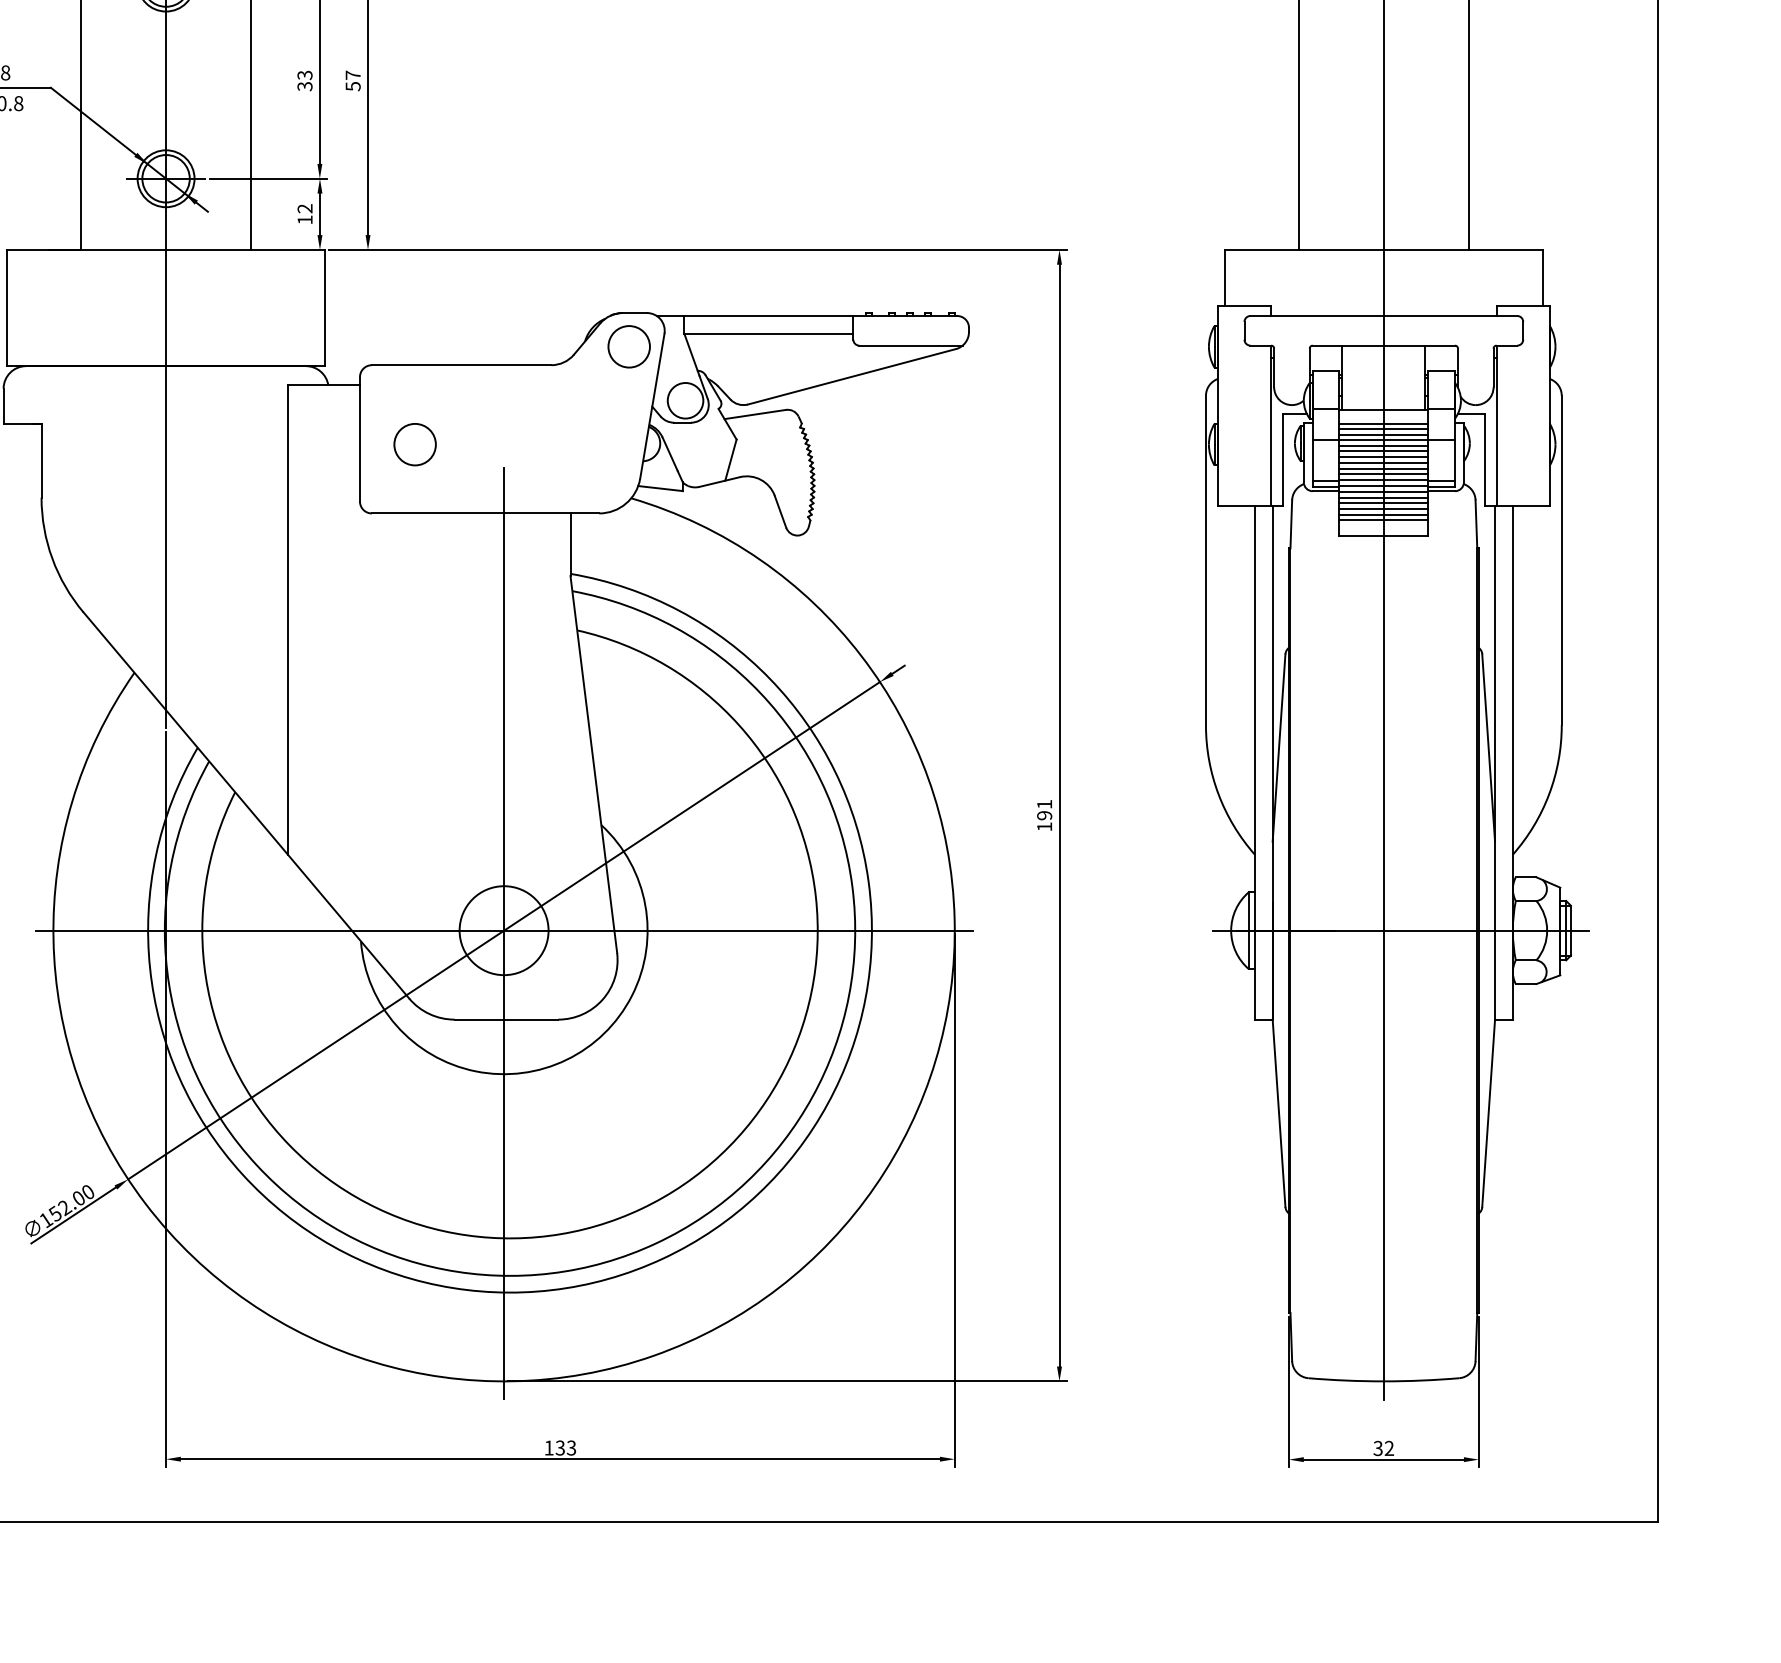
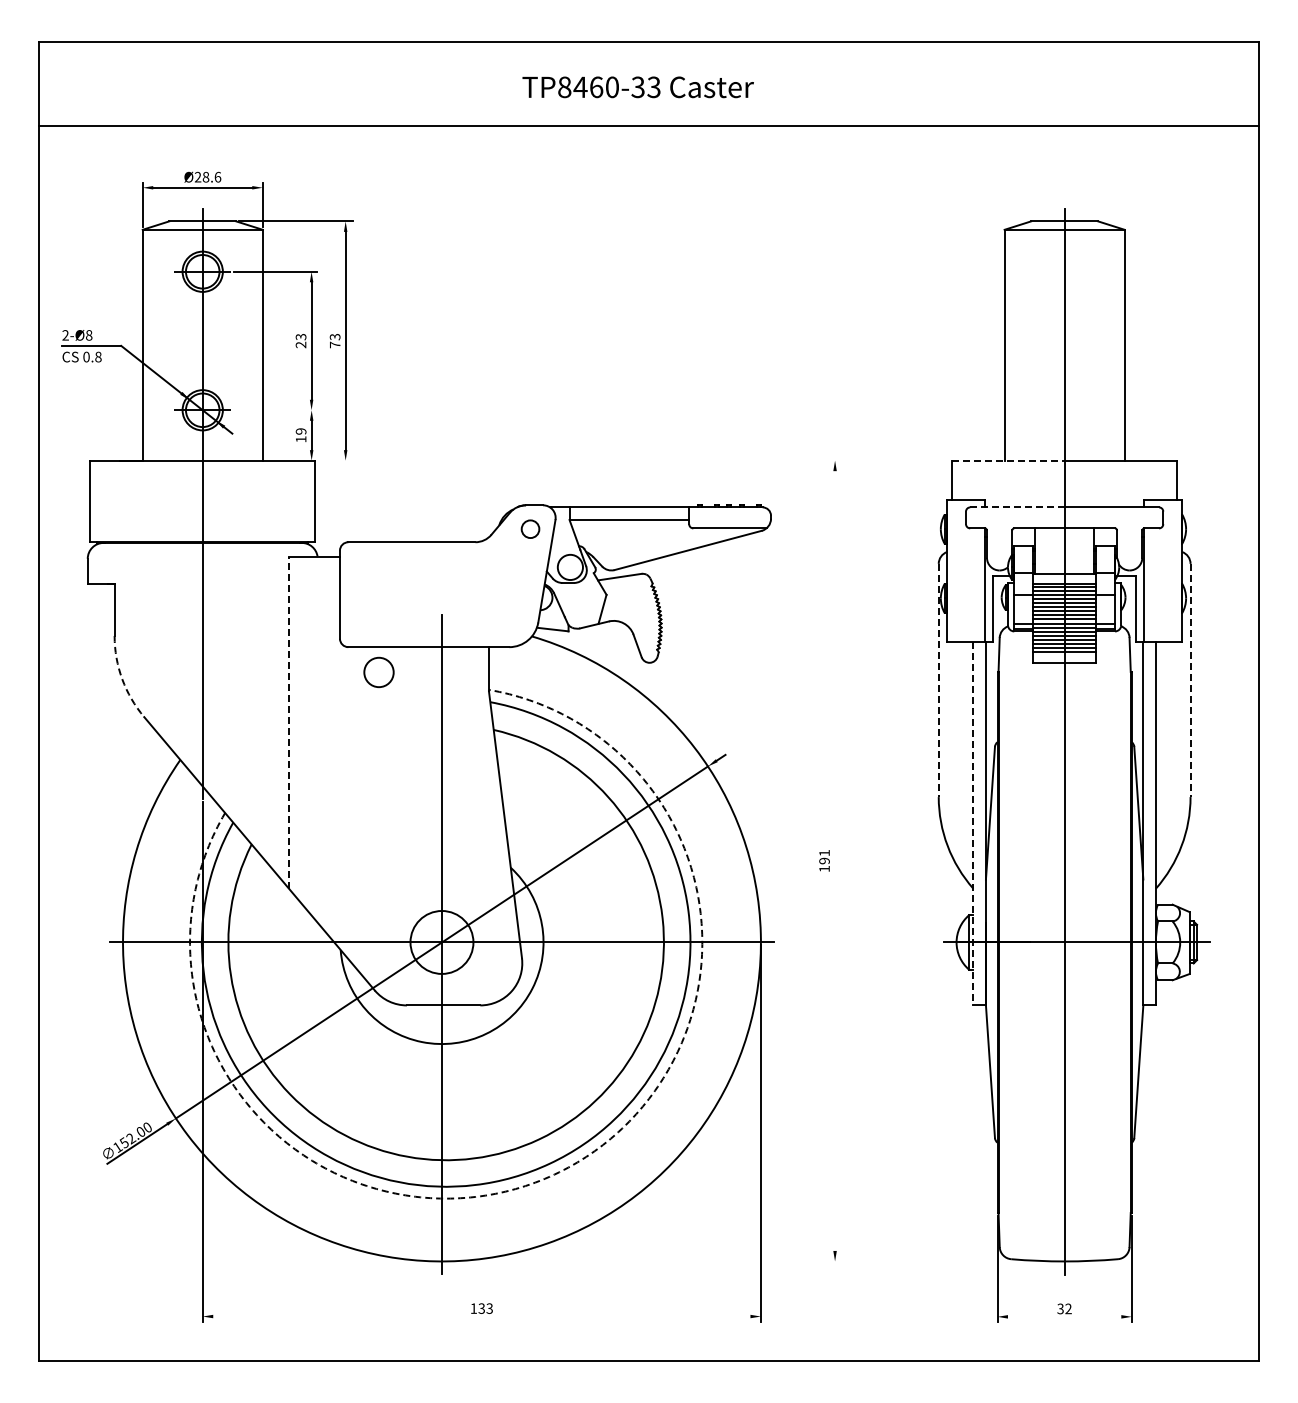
text: (352, 80) -> (334, 340), 57 -> 73
text: (305, 85) -> (301, 344), 33 -> 23
line: (267, 179) -> (274, 410), removed
text: (305, 208) -> (301, 431), 12 -> 19
line: (696, 249) -> (578, 460), removed
line: (1304, 249) -> (1008, 460), solid -> dashed
line: (1317, 316) -> (1017, 507), solid -> dashed
circle: (629, 345) -> (530, 528), size x0.6
circle: (414, 443) -> (378, 671), moved
arc: (52, 559) -> (122, 679), solid -> dashed
line: (1205, 560) -> (938, 680), solid -> dashed
line: (1561, 560) -> (1190, 680), solid -> dashed
line: (287, 619) -> (288, 722), solid -> dashed
line: (1255, 762) -> (973, 823), solid -> dashed
line: (1060, 814) -> (835, 860), removed
arc: (663, 1258) -> (554, 1174), solid -> dashed
line: (787, 1381) -> (642, 1261), removed
line: (559, 1459) -> (481, 1316), removed
line: (1383, 1459) -> (1064, 1316), removed

